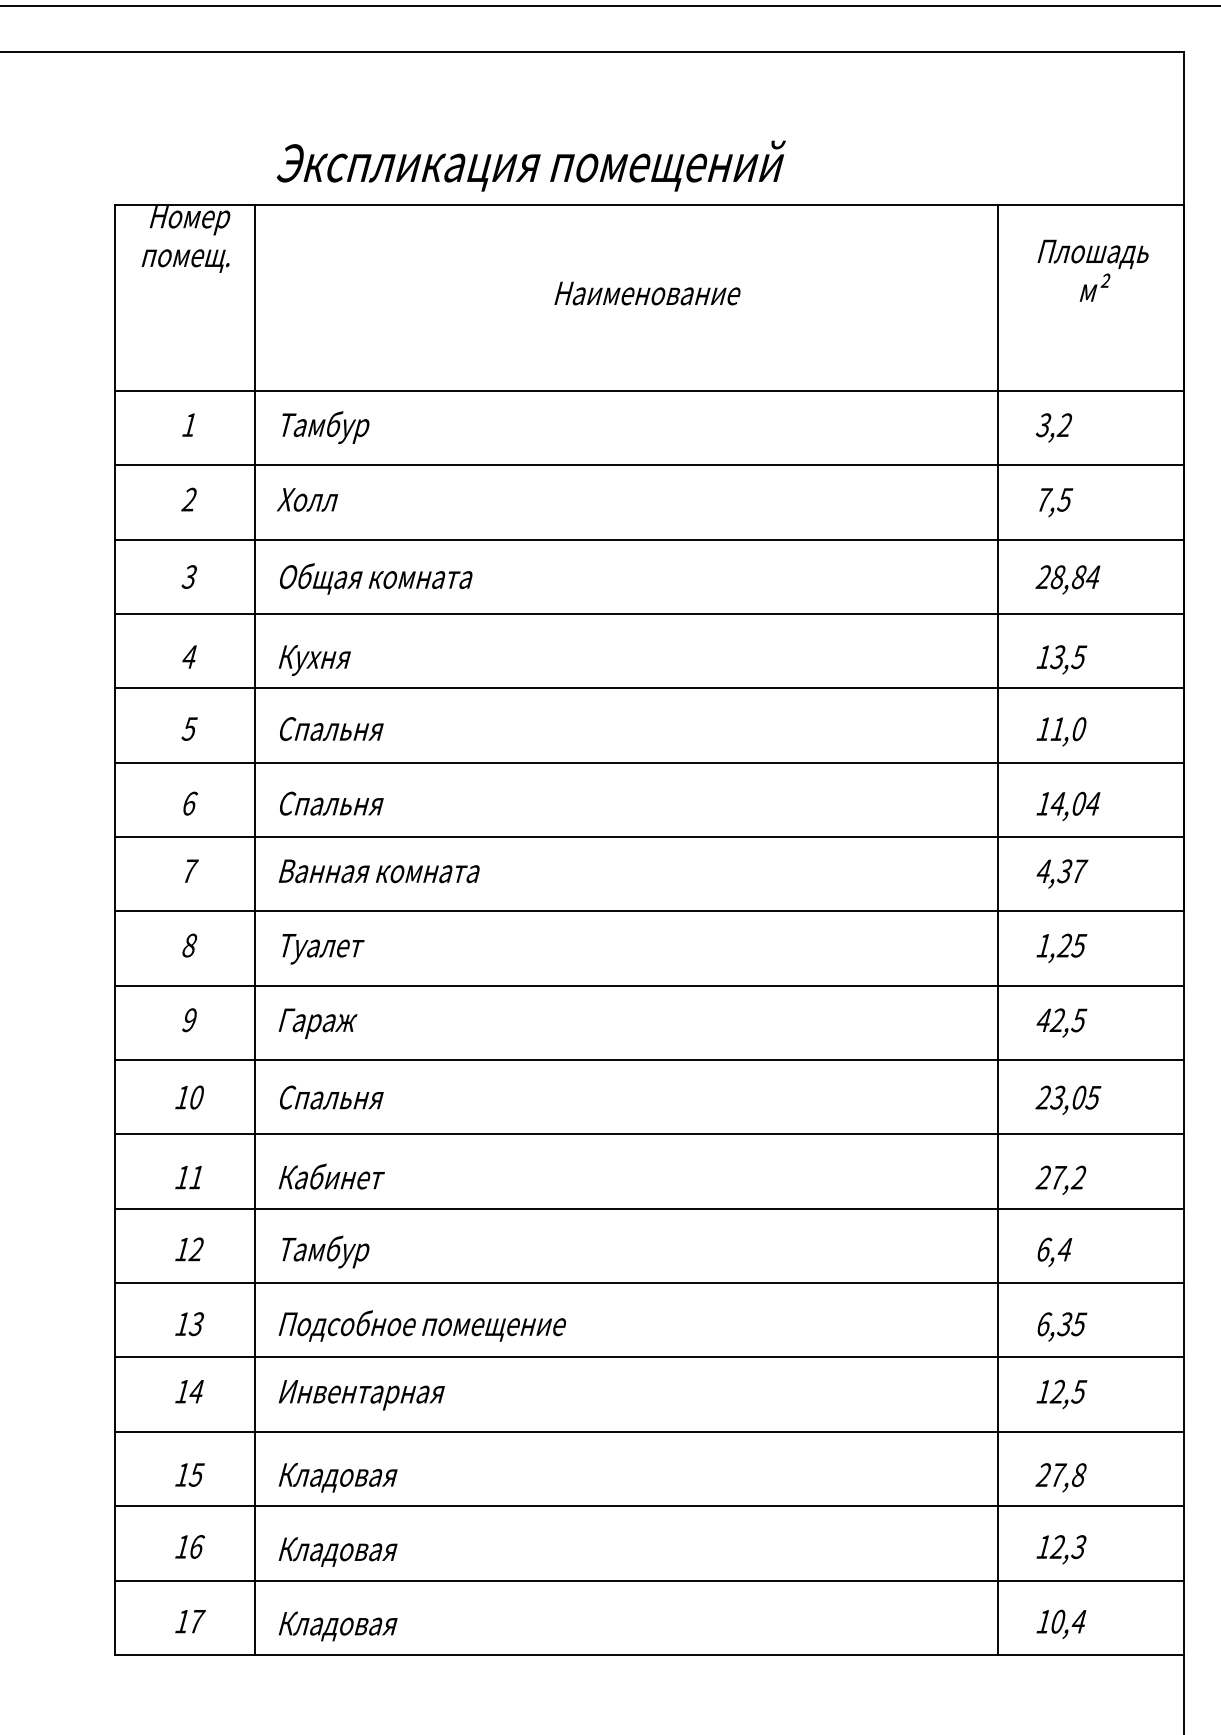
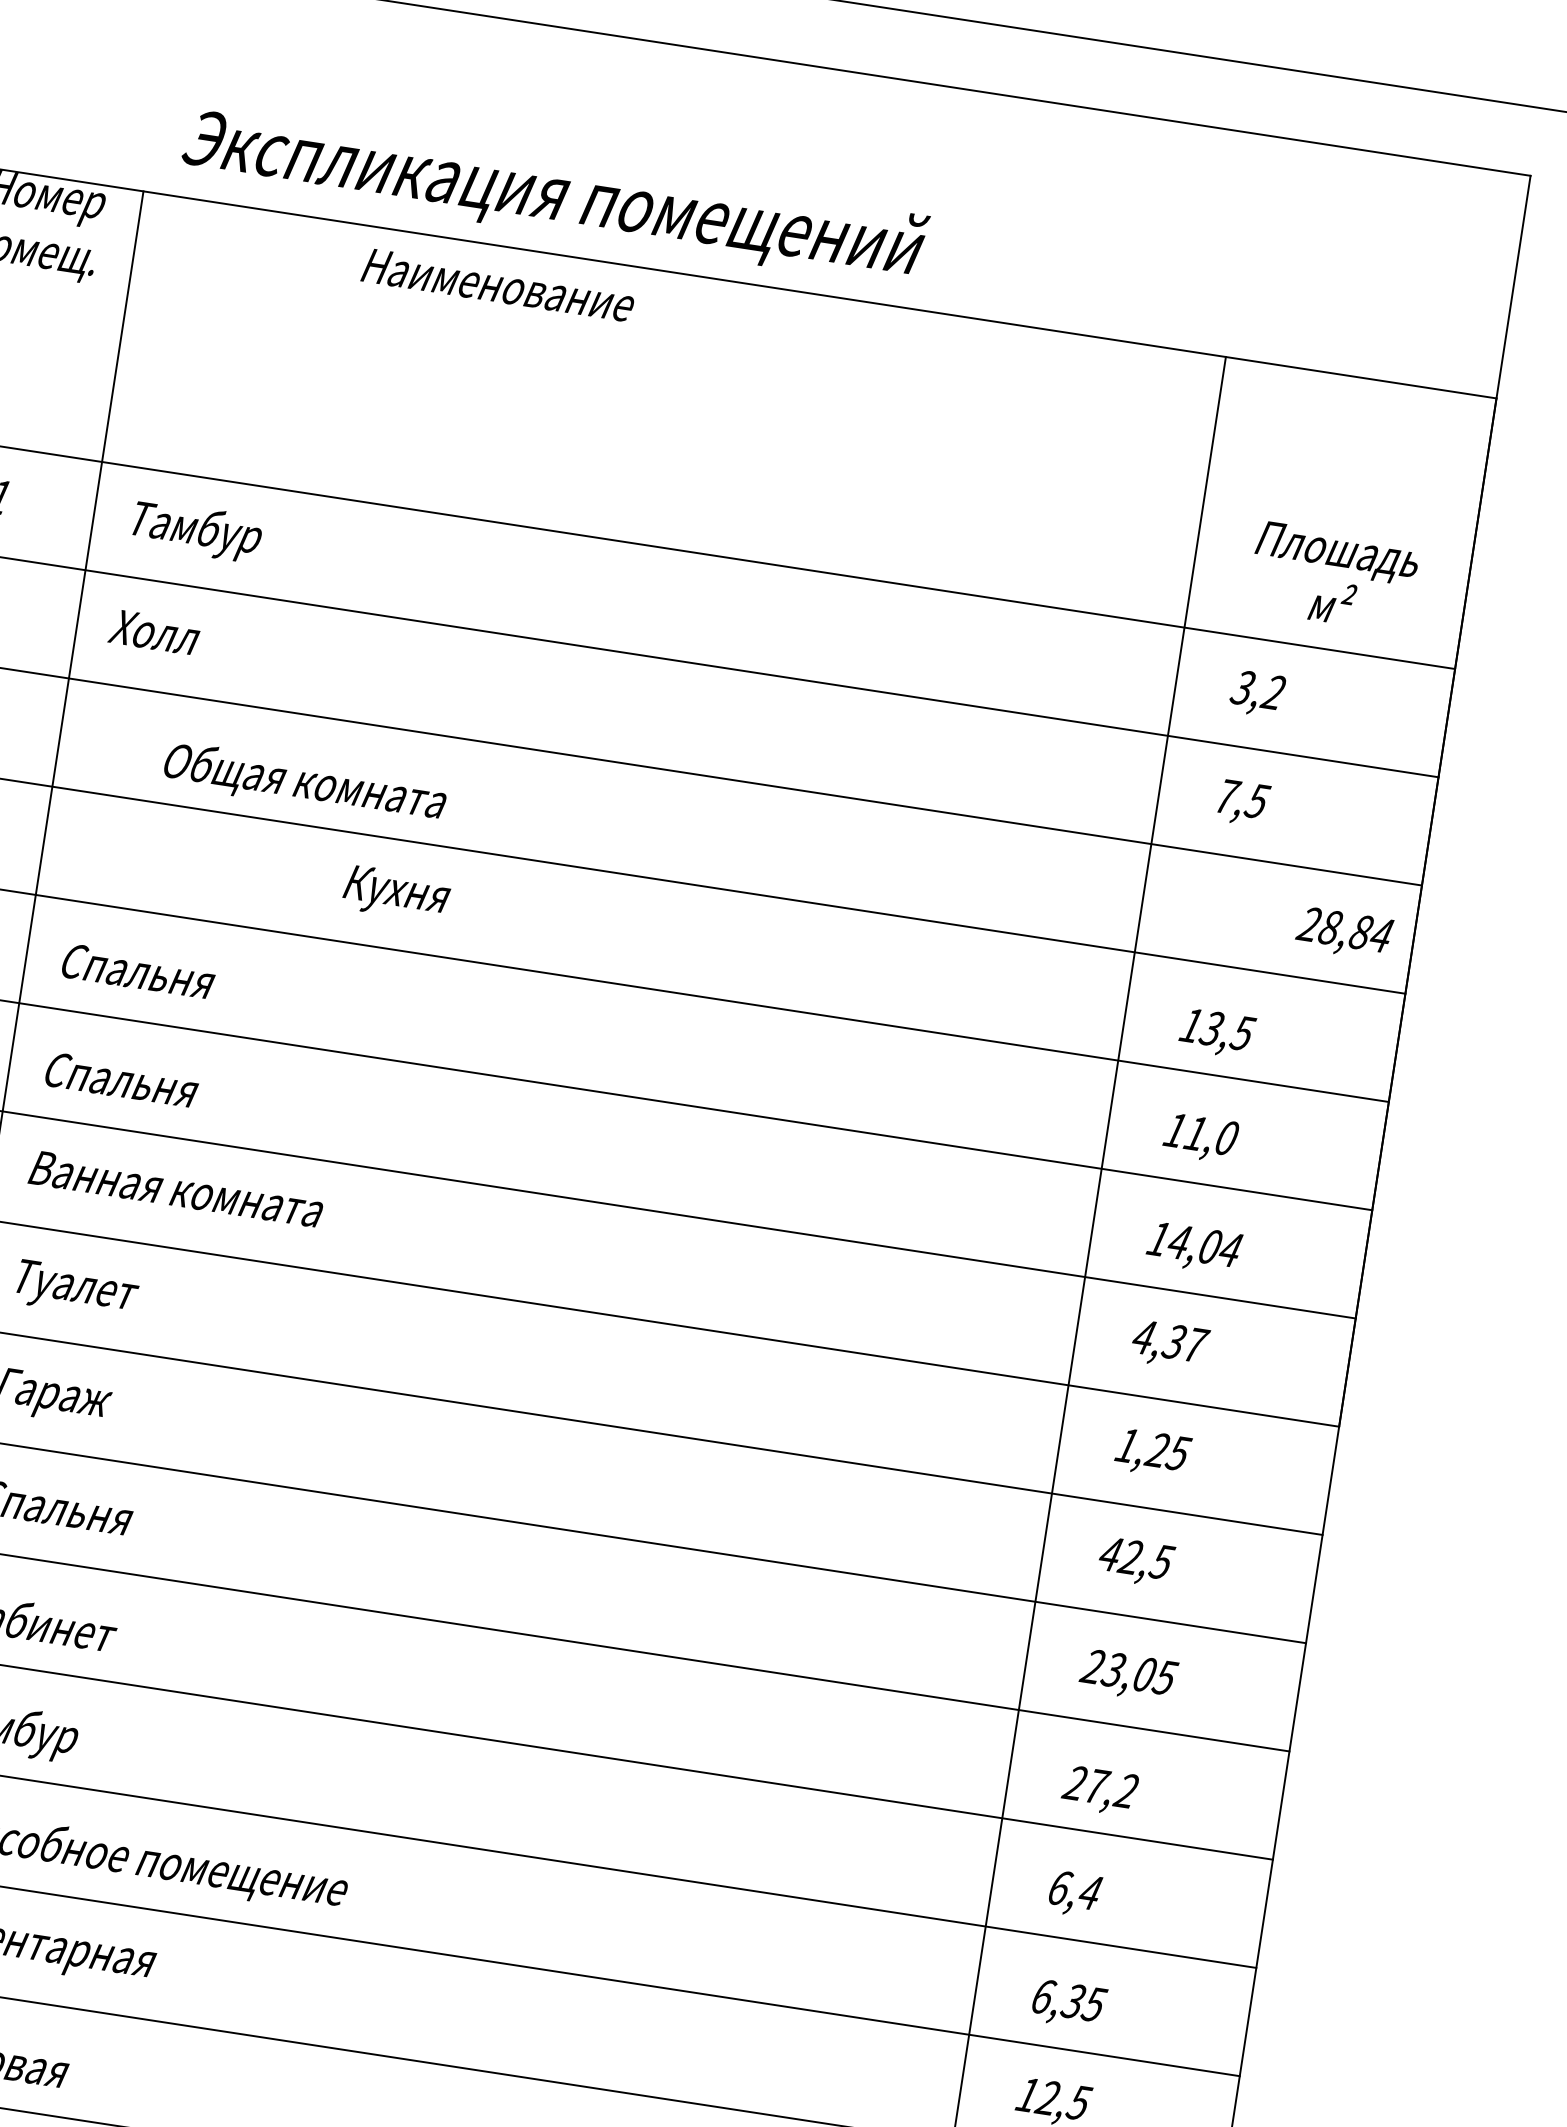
text: (1092, 270) -> (1332, 576), moved
text: (647, 293) -> (498, 285), moved
text: (376, 578) -> (305, 783), moved
text: (1067, 579) -> (1343, 933), moved
text: (314, 660) -> (396, 893), moved

